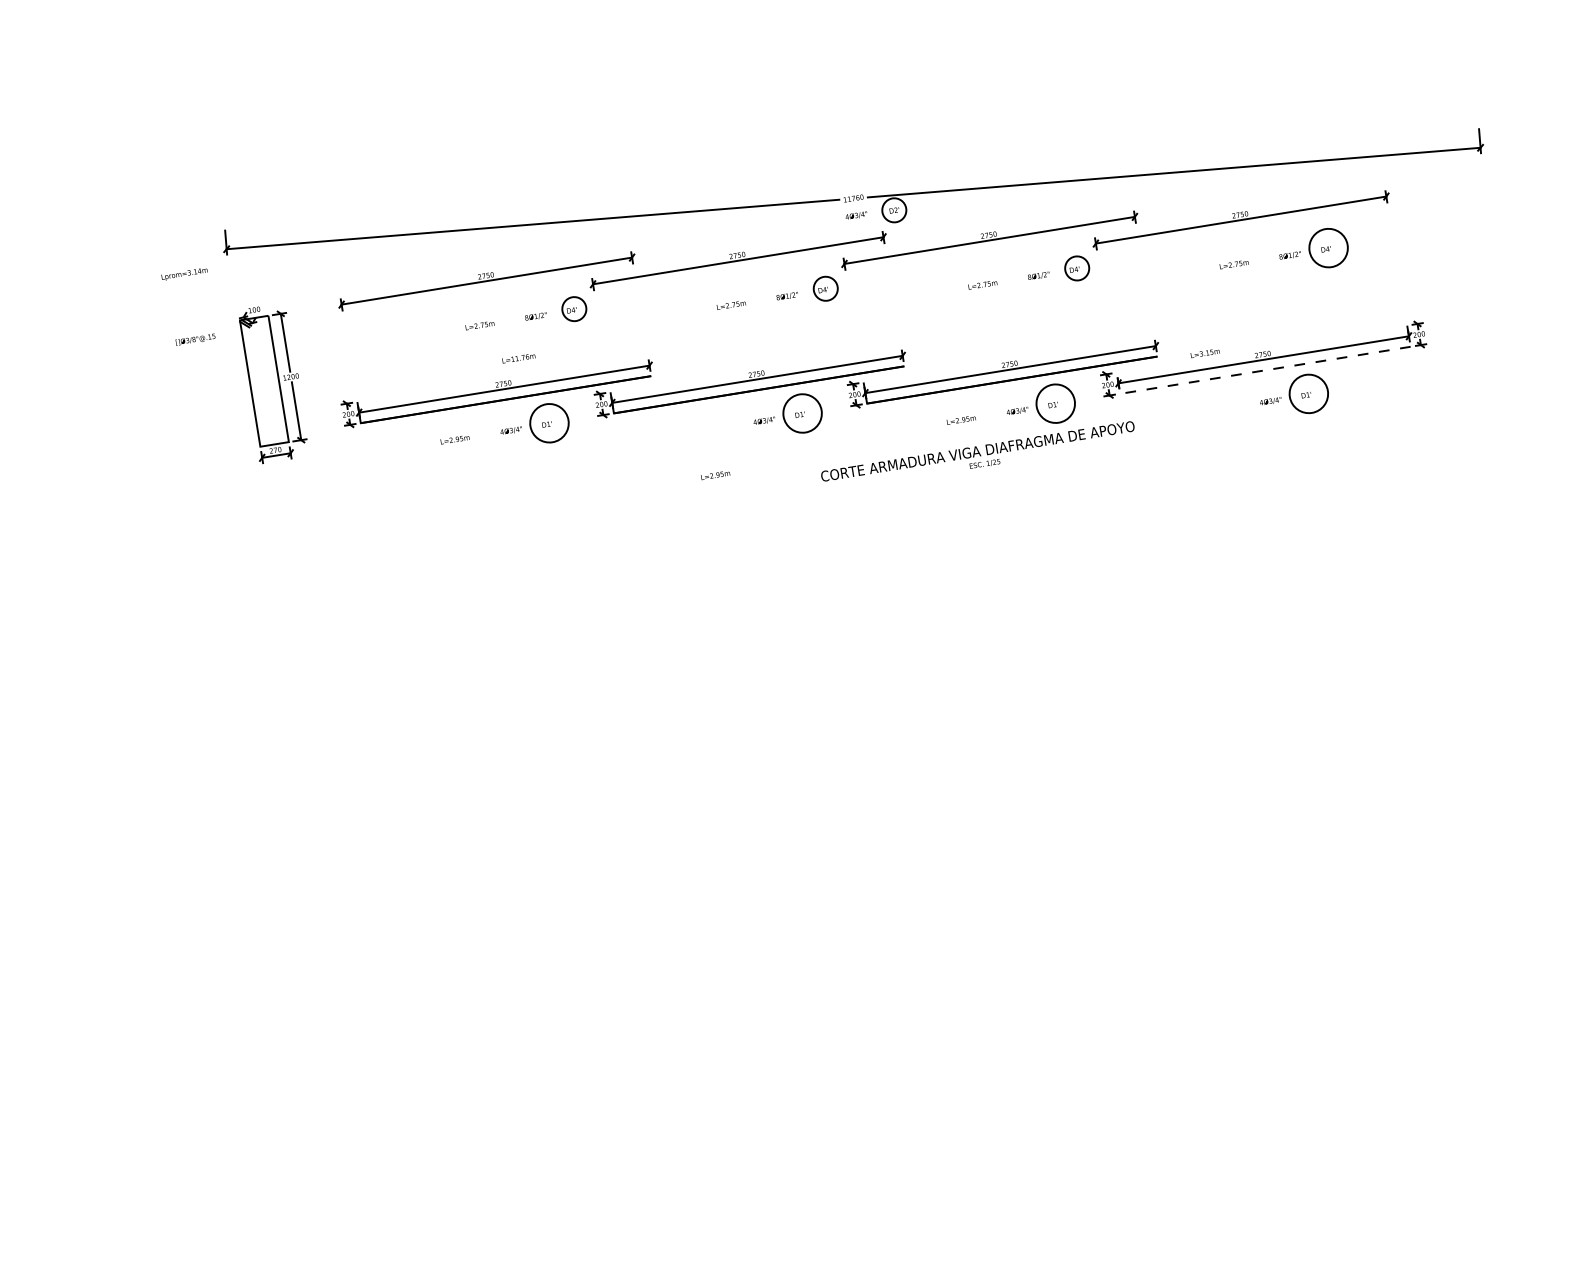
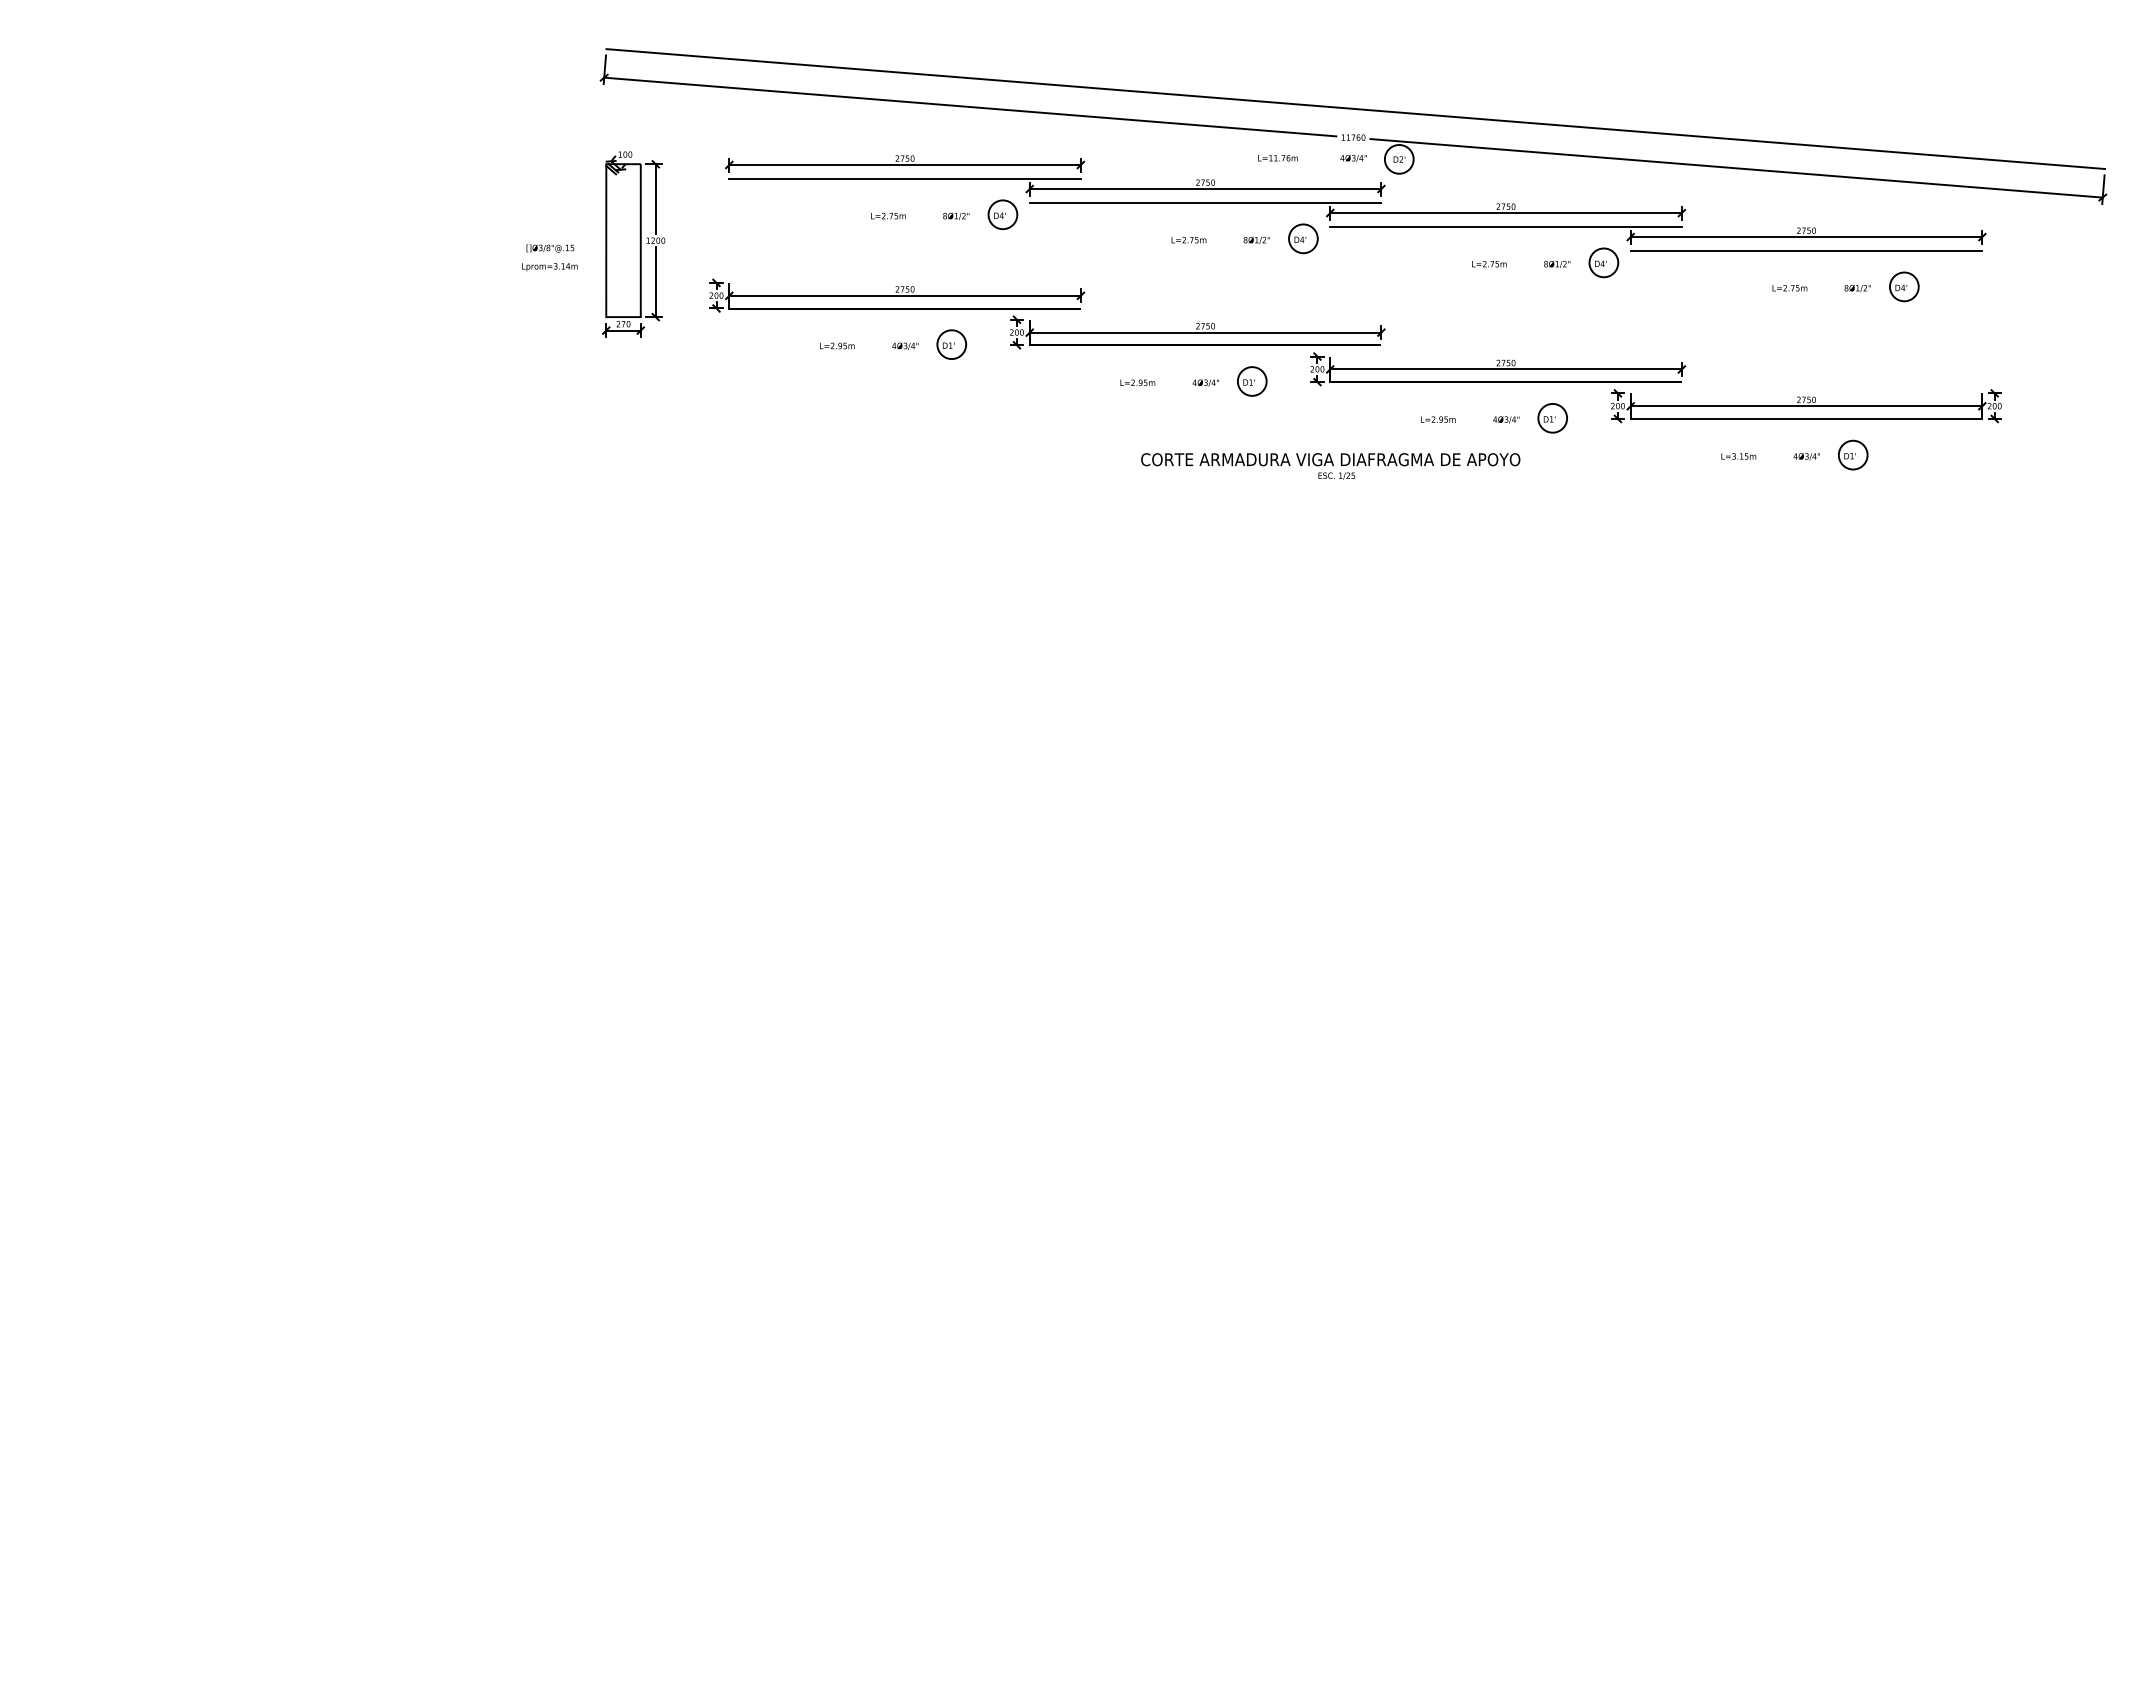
line: (851, 174) -> (1355, 109), added
line: (1242, 231) -> (1806, 250), added
circle: (1327, 247) -> (1903, 286), size x0.62
line: (991, 251) -> (1505, 226), added
line: (740, 271) -> (1205, 202), added
text: (184, 274) -> (549, 267), moved
line: (488, 292) -> (904, 178), added
text: (195, 339) -> (550, 248), moved
text: (1205, 353) -> (1738, 456), moved
text: (518, 358) -> (1277, 158), moved
line: (1265, 369) -> (1806, 418), dashed -> solid
circle: (1308, 393) -> (1852, 454), size x0.62
circle: (1055, 403) -> (1552, 417), size x0.62
circle: (801, 413) -> (1251, 381), size x0.62
circle: (549, 423) -> (951, 344), size x0.62
text: (978, 457) -> (1330, 466), moved
text: (715, 475) -> (1137, 382), moved

